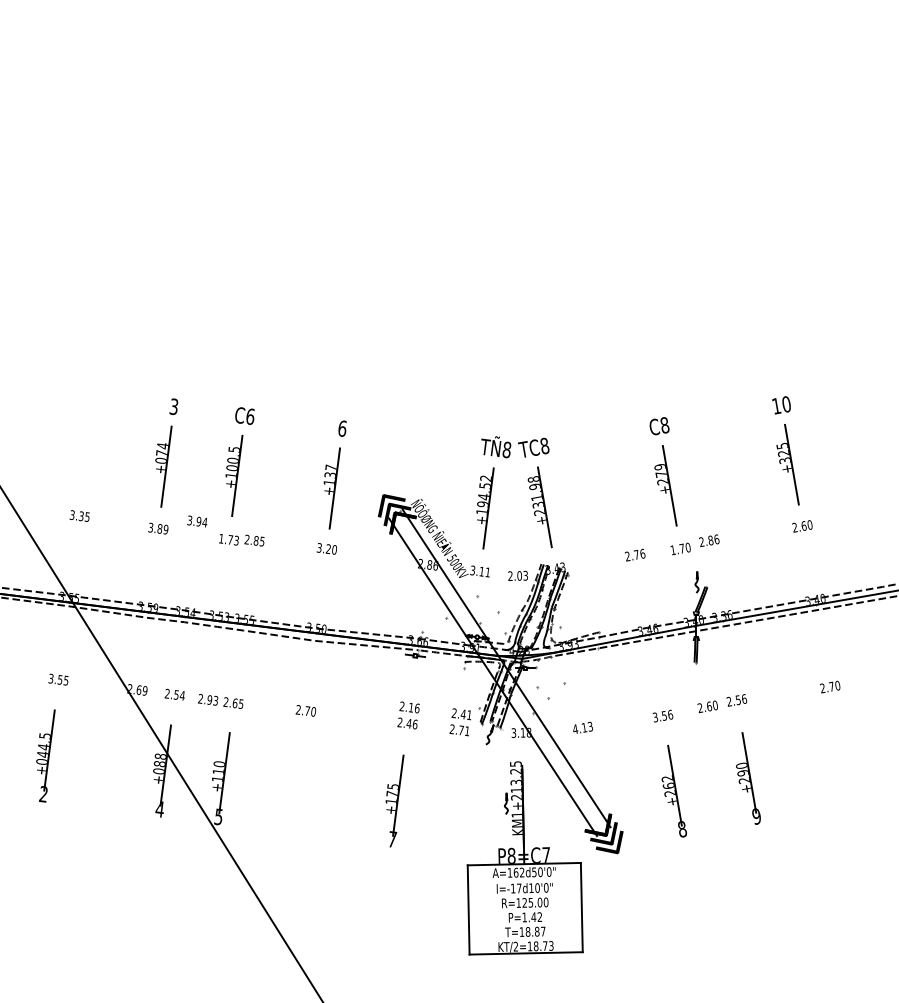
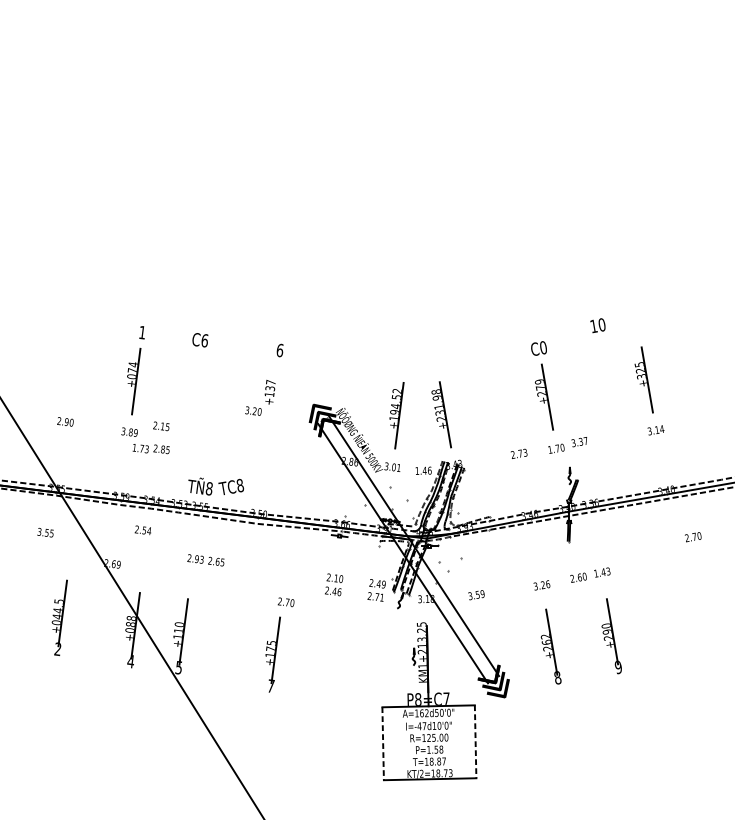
text: (781, 405) -> (597, 325), moved
text: (173, 406) -> (141, 332), 3 -> 1
text: (664, 425) -> (543, 347), C8 -> C0
text: (515, 447) -> (216, 486), moved
part: (234, 475) -> (191, 388), removed
line: (334, 488) -> (273, 399), removed
text: (79, 516) -> (65, 422), 3.35 -> 2.90
text: (197, 521) -> (161, 426), 3.94 -> 2.15
text: (802, 526) -> (655, 430), 2.60 -> 3.14
text: (241, 540) -> (150, 449), moved
text: (709, 540) -> (579, 441), 2.86 -> 3.37
text: (326, 548) -> (253, 410), moved
text: (642, 553) -> (525, 452), 2.76 -> 2.73
text: (481, 571) -> (393, 467), 3.11 -> 3.01
text: (518, 575) -> (423, 470), 2.03 -> 1.46
text: (58, 679) -> (45, 532), moved
text: (830, 686) -> (693, 536), moved
text: (174, 694) -> (142, 530), moved
text: (736, 700) -> (602, 572), 2.56 -> 1.43
text: (220, 701) -> (205, 560), moved
text: (417, 707) -> (341, 578), 2.16 -> 2.10
text: (305, 710) -> (285, 602), moved
text: (469, 715) -> (383, 584), 2.41 -> 2.49
text: (664, 715) -> (543, 584), 3.56 -> 3.26
text: (582, 728) -> (476, 595), 4.13 -> 3.59
part: (45, 755) -> (59, 617), moved
part: (394, 800) -> (272, 654), moved
text: (512, 888) -> (418, 726), I=-17d10'0" -> I=-47d10'0"
line: (581, 907) -> (475, 741), solid -> dashed
line: (468, 909) -> (383, 743), solid -> dashed
text: (536, 917) -> (438, 749), P=1.42 -> P=1.58

